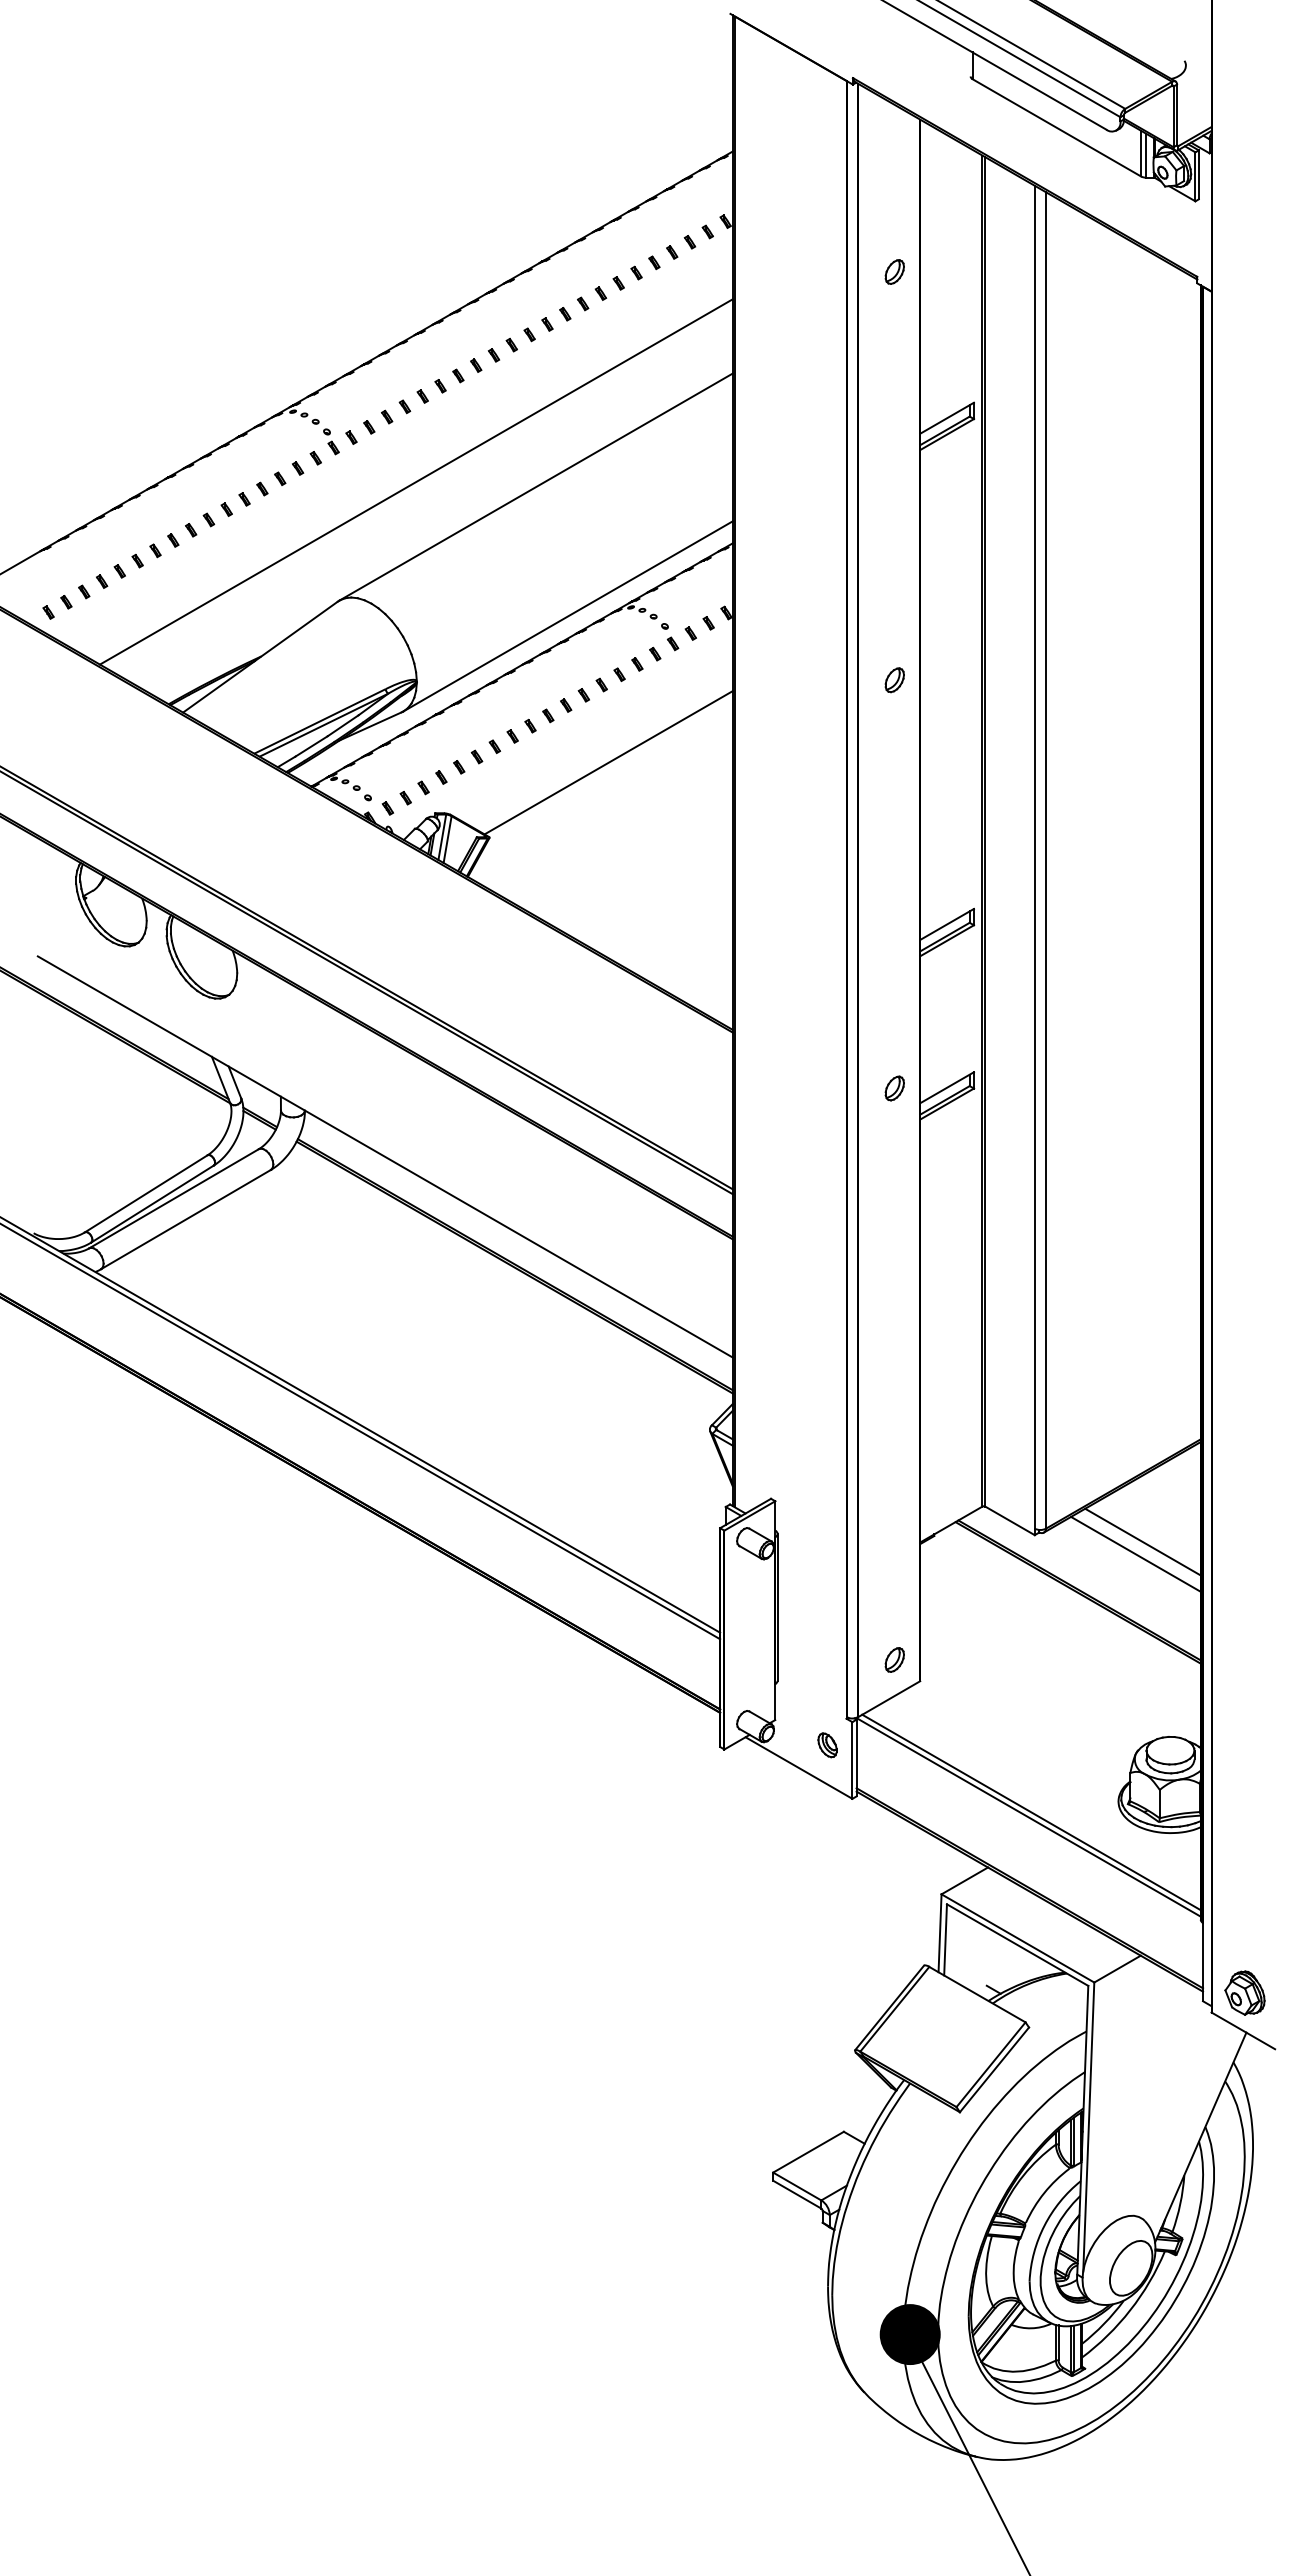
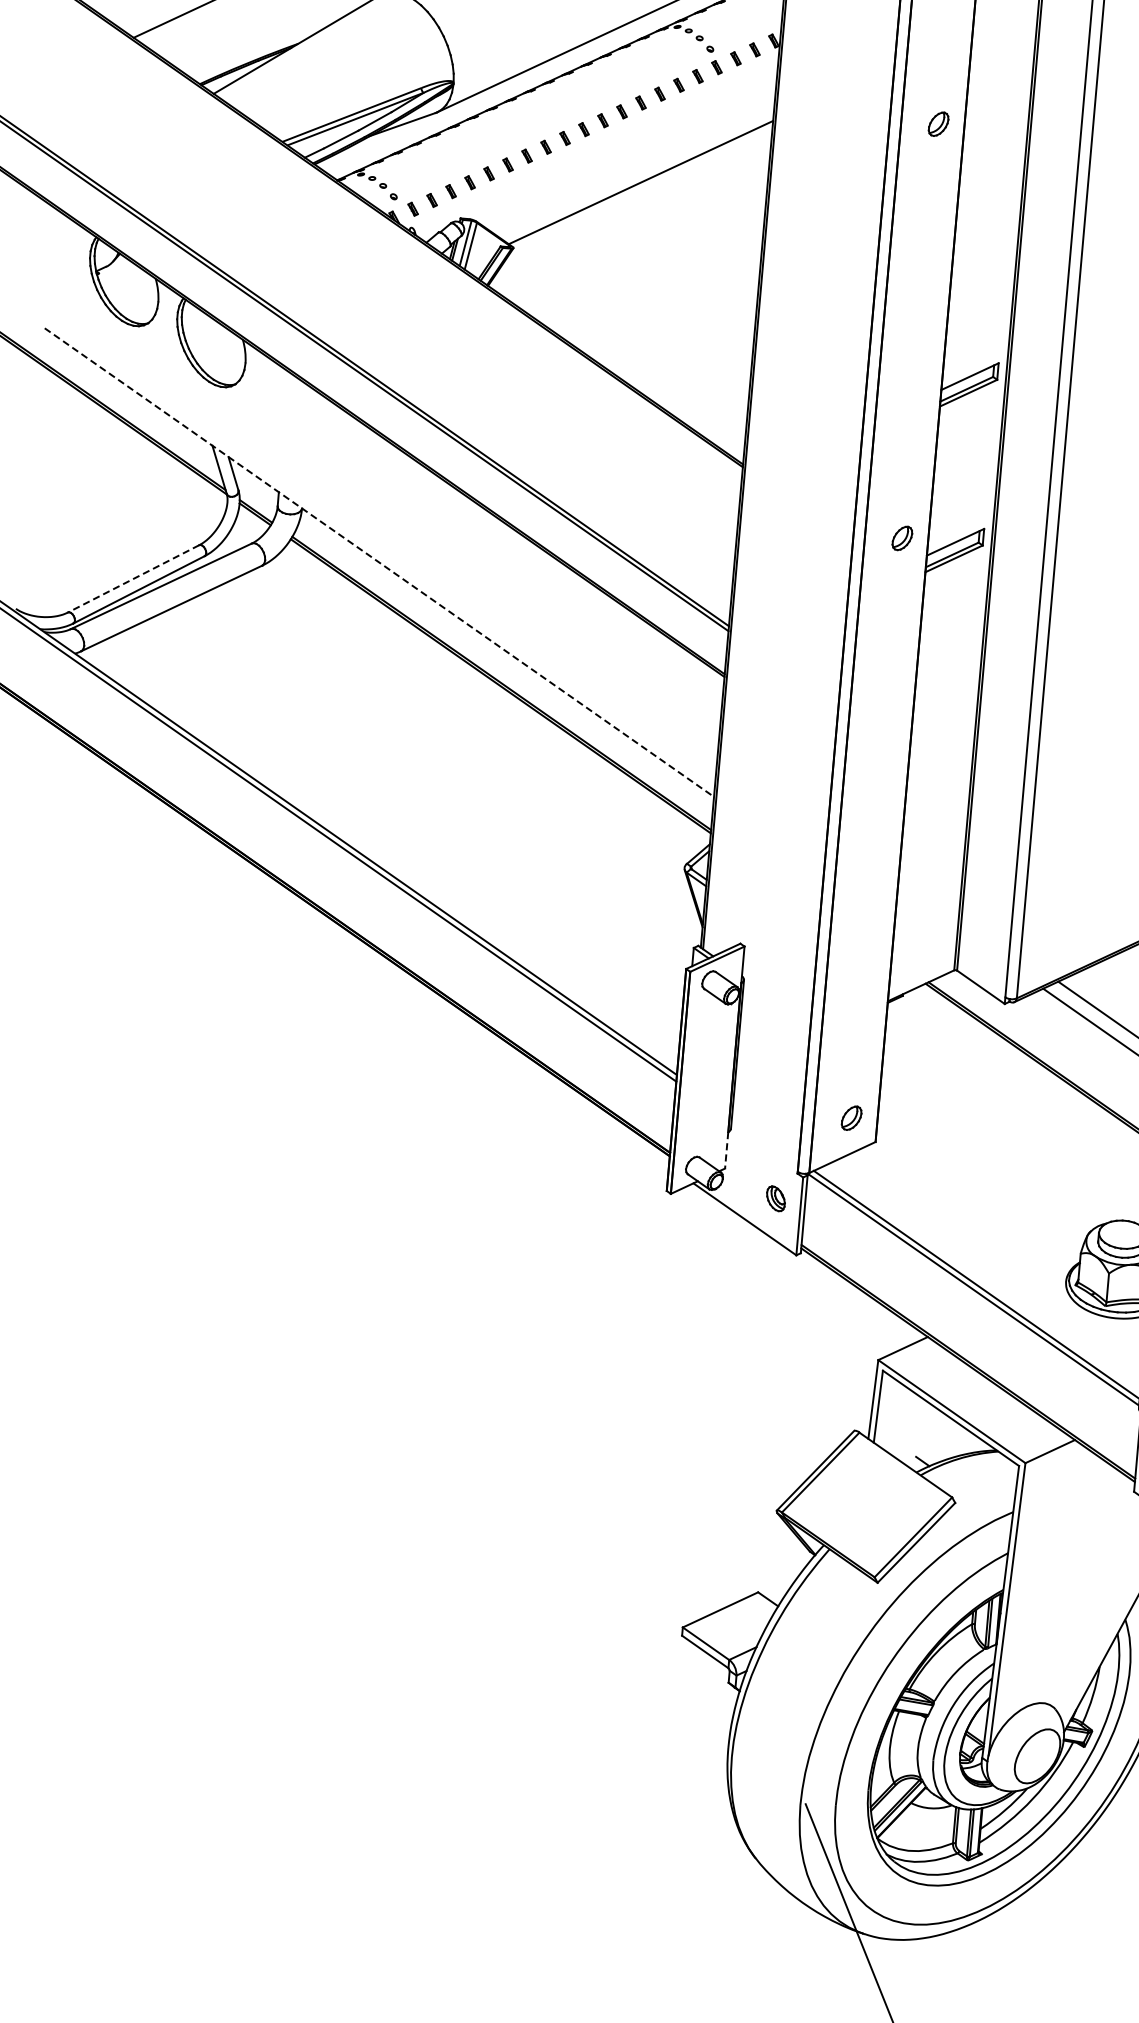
line: (385, 1157) -> (379, 563), solid -> dashed
line: (145, 1194) -> (132, 579), solid -> dashed
line: (775, 1702) -> (726, 1150), solid -> dashed
fill: (909, 2334) -> (806, 1803), removed

